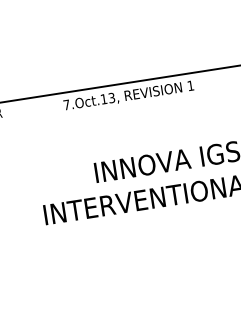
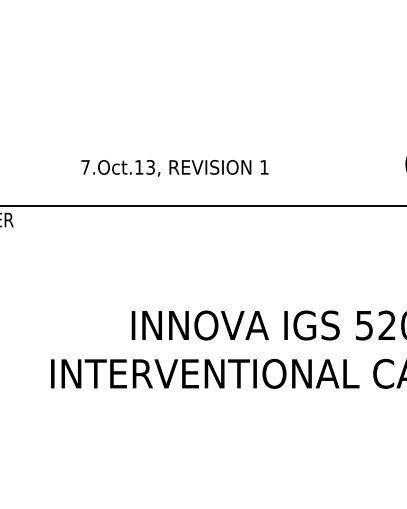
text: (128, 96) -> (174, 168), moved

